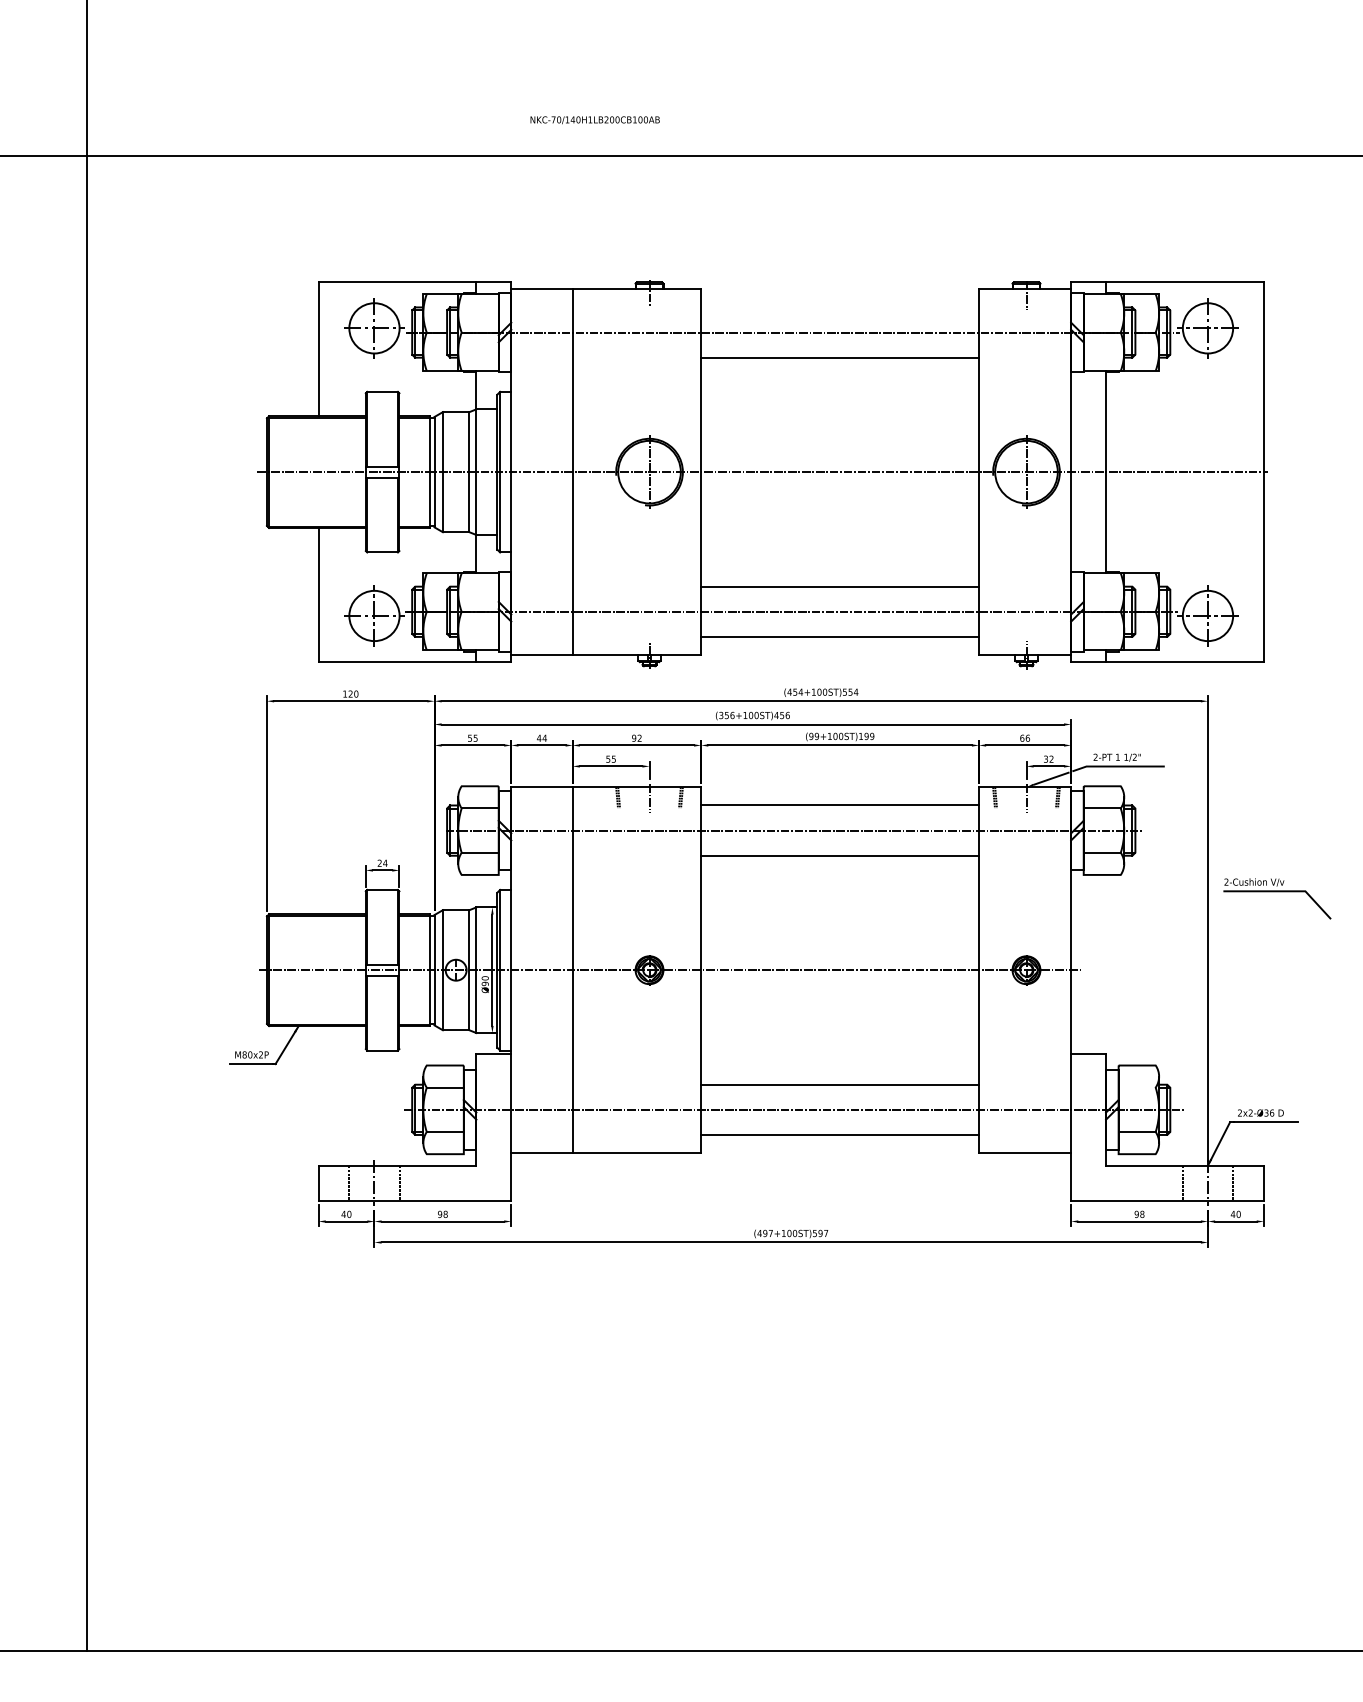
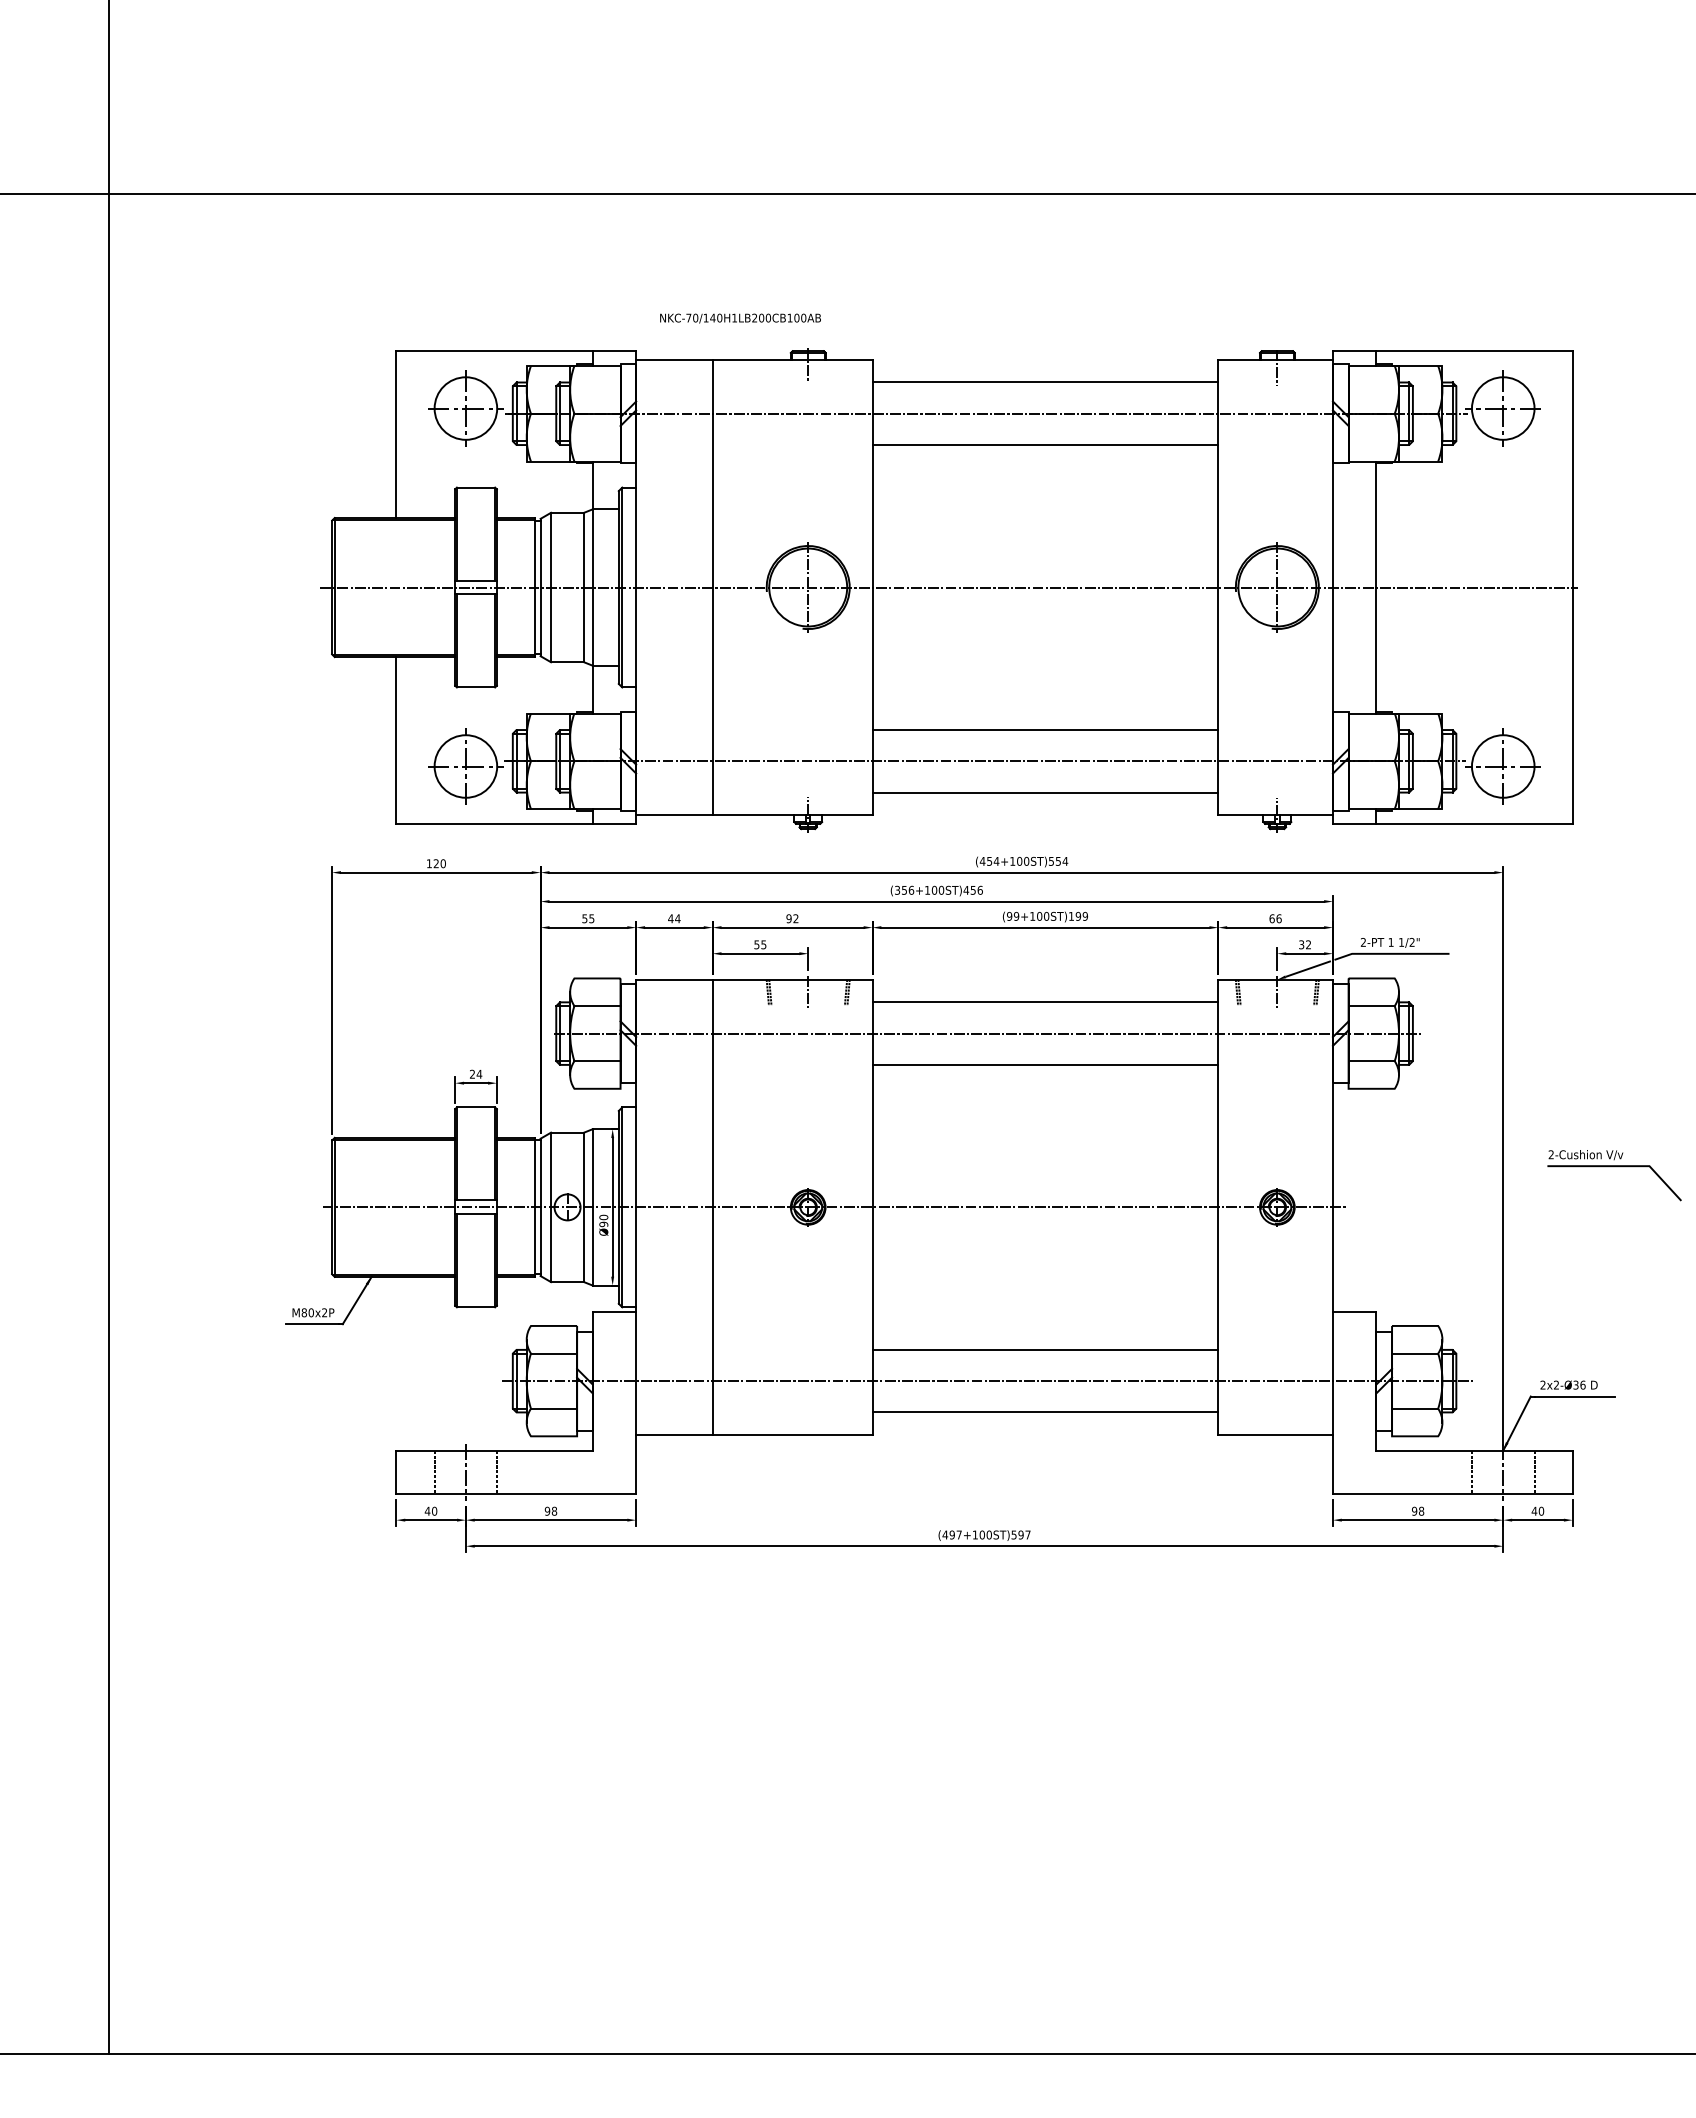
text: (595, 120) -> (740, 318), moved
line: (840, 307) -> (1045, 382), added
part: (1277, 892) -> (1614, 1167), moved
line: (1137, 1087) -> (1415, 1353), added

